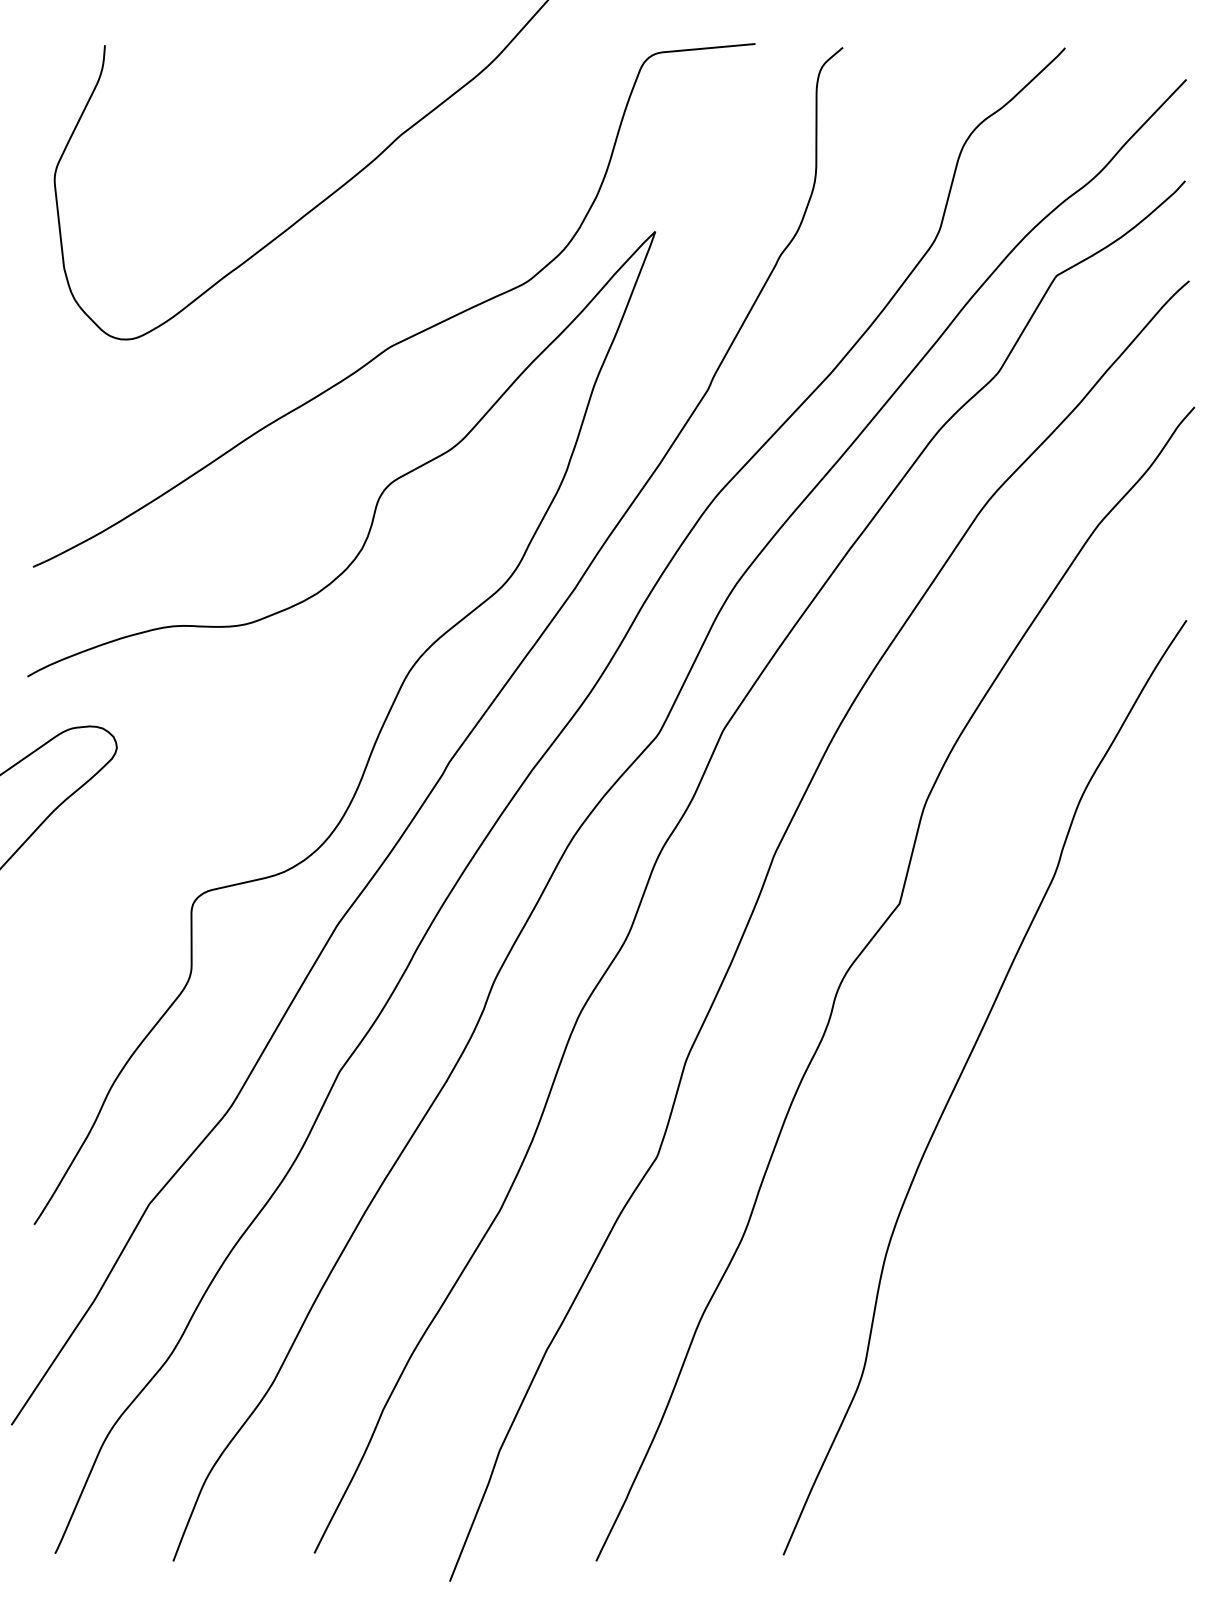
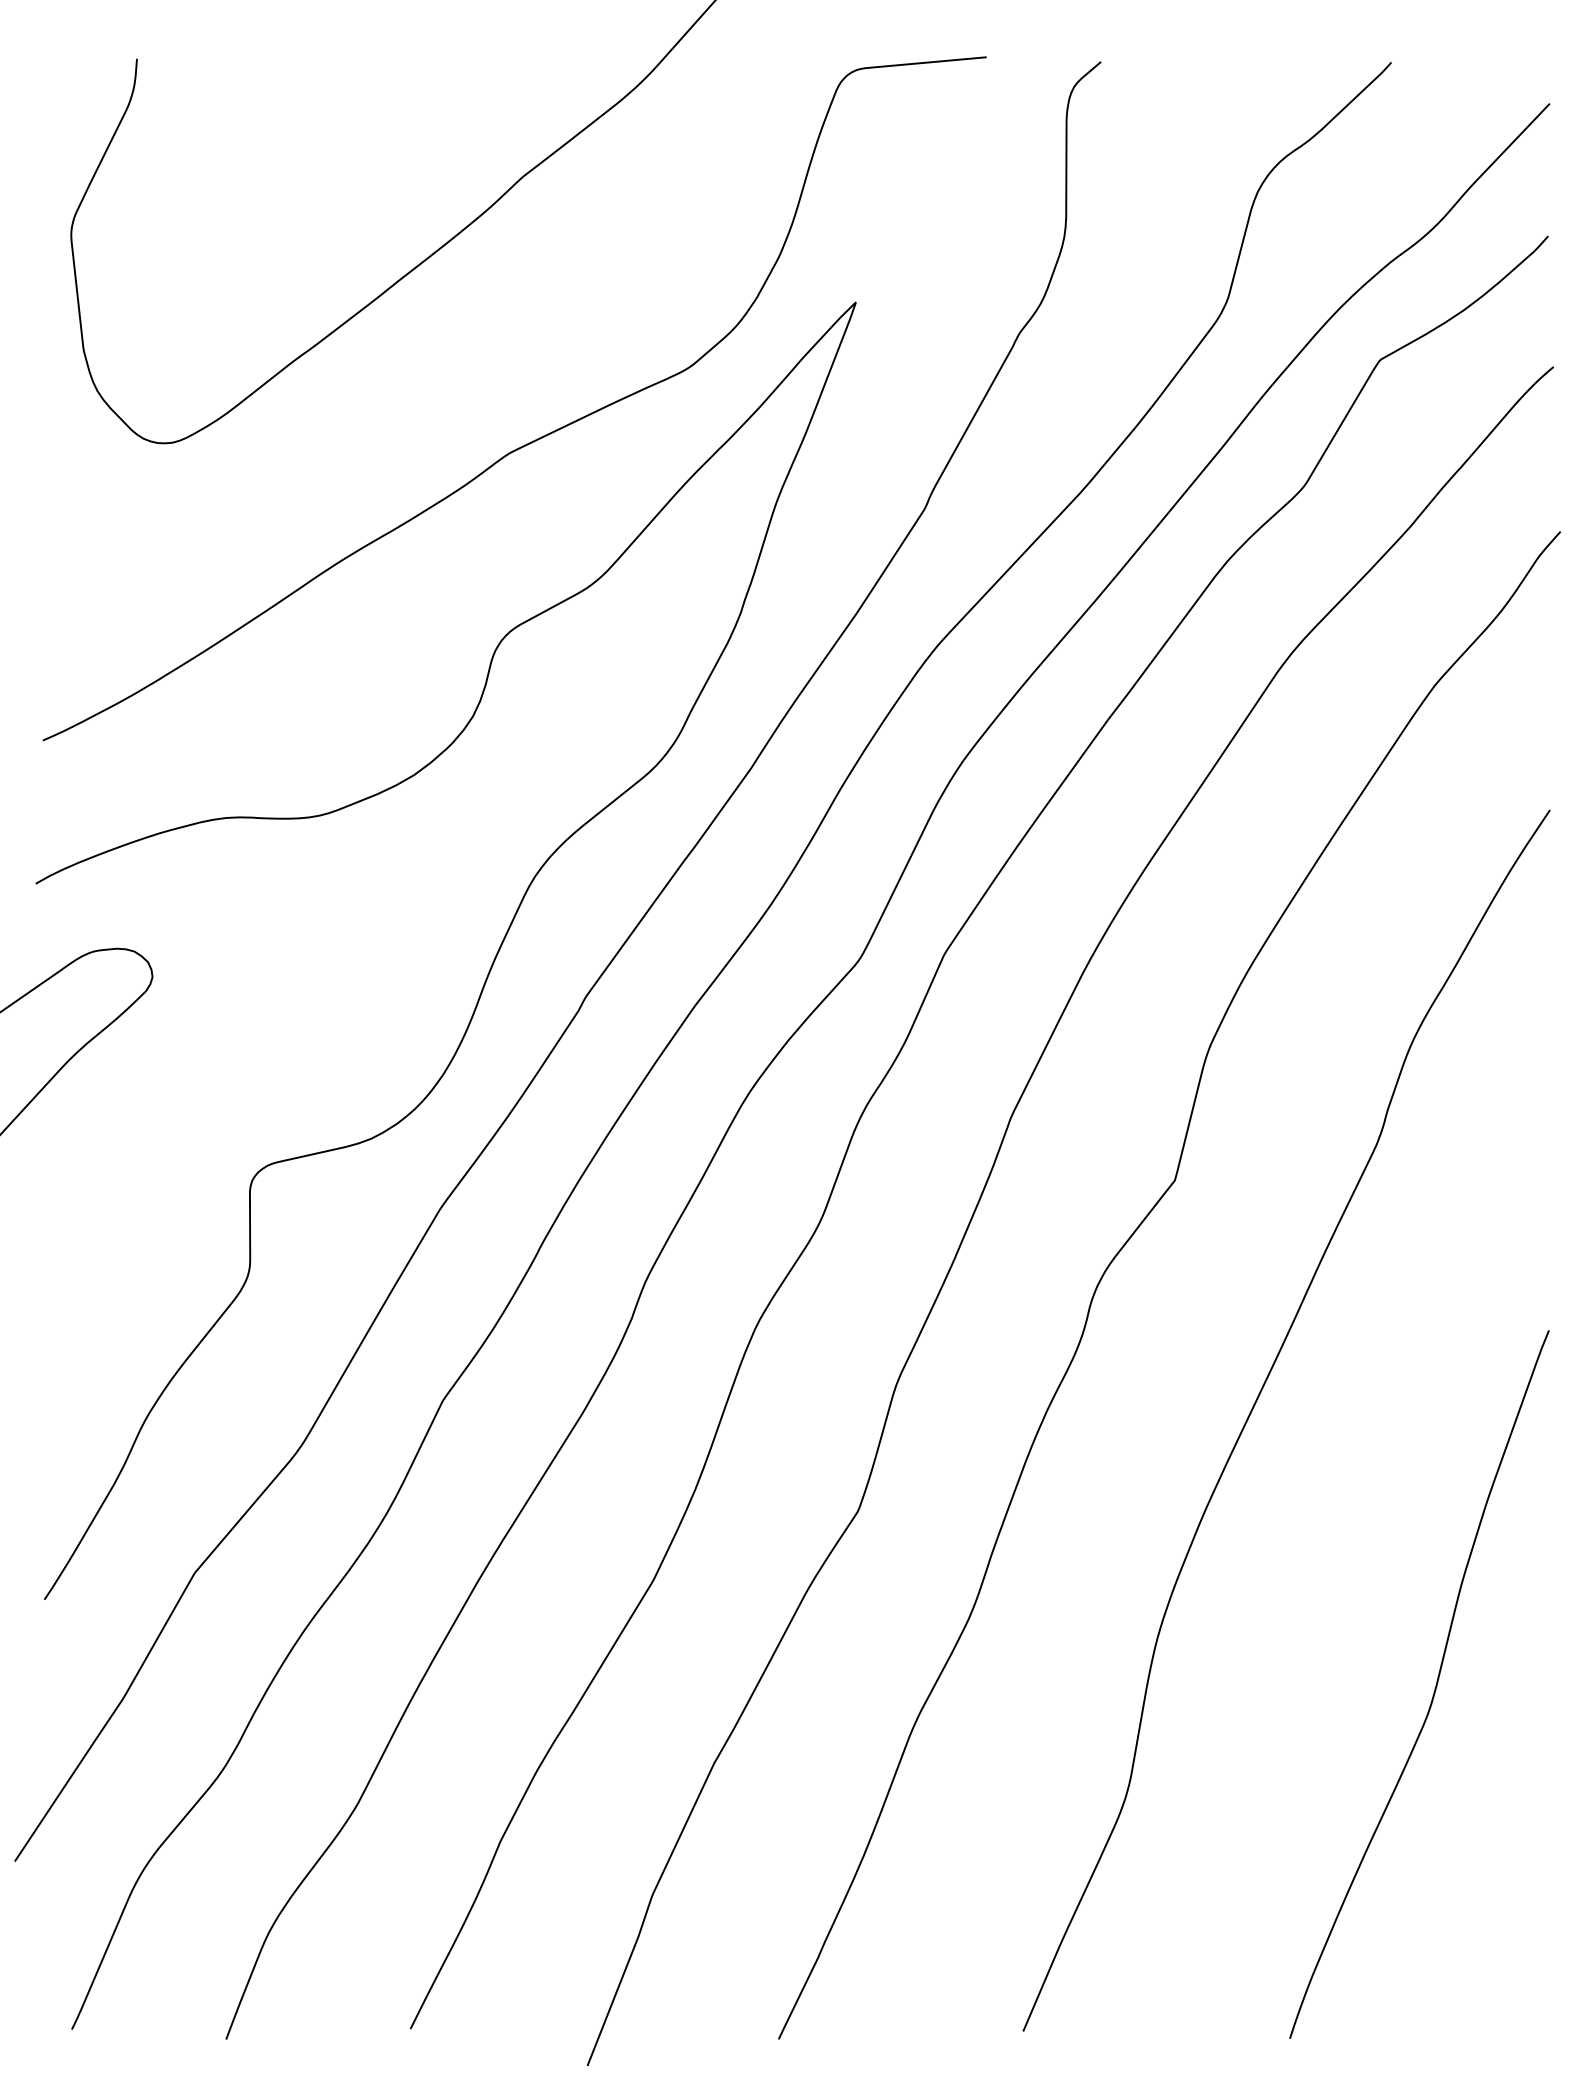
curve: (1098, 1292) -> (1434, 1688), added

